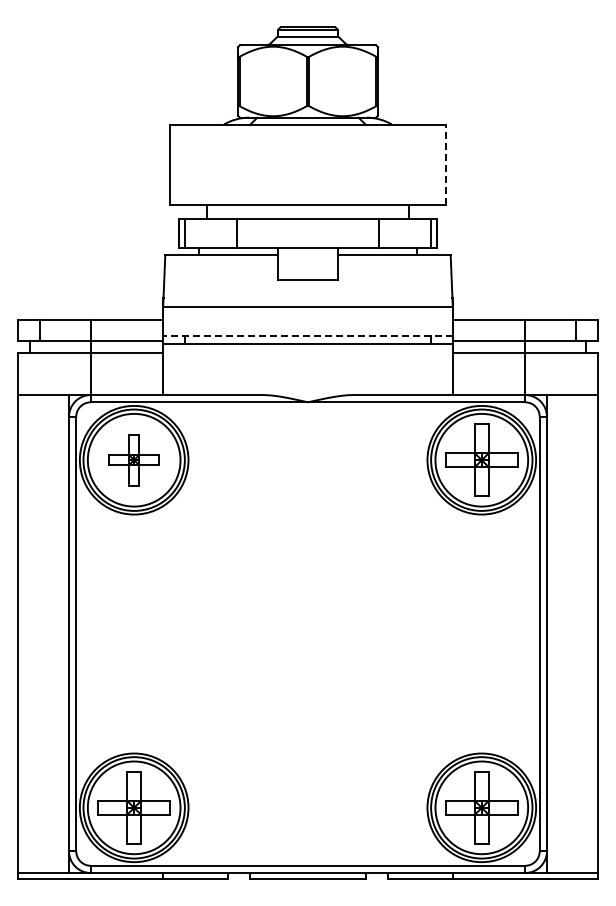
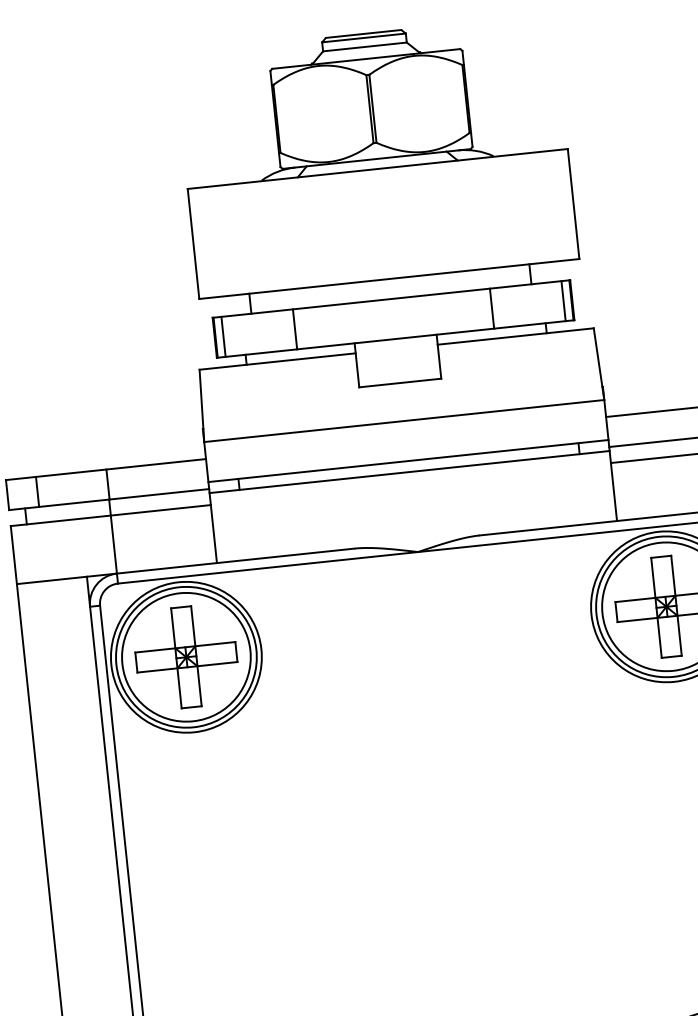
line: (445, 164) -> (573, 203), dashed -> solid
line: (308, 336) -> (409, 461), dashed -> solid
part: (133, 459) -> (185, 656), size x1.43

